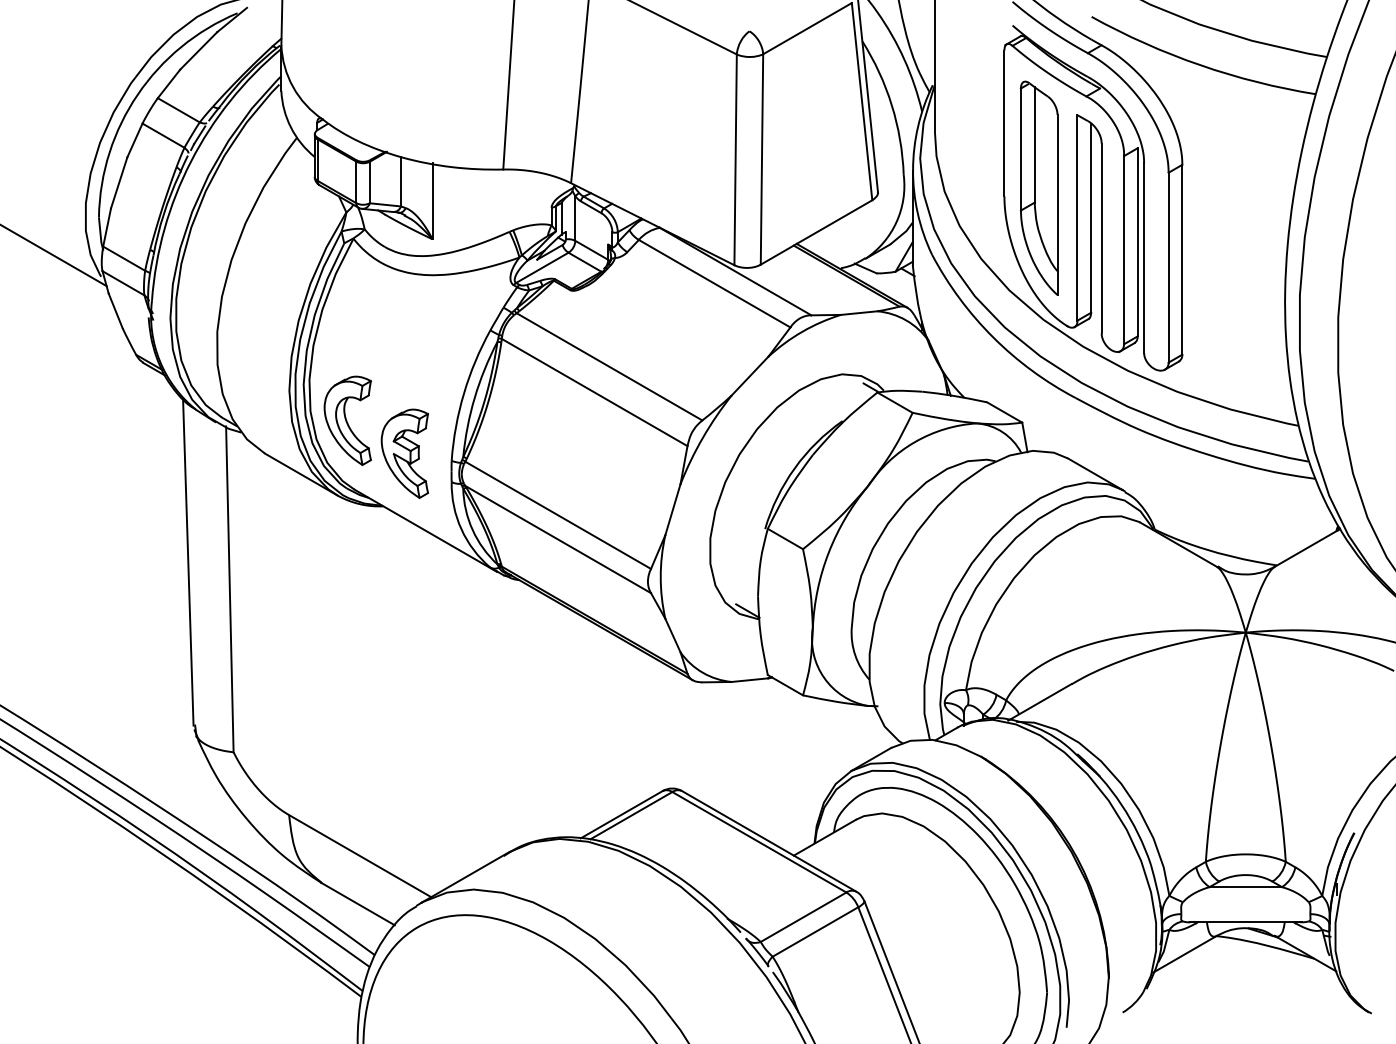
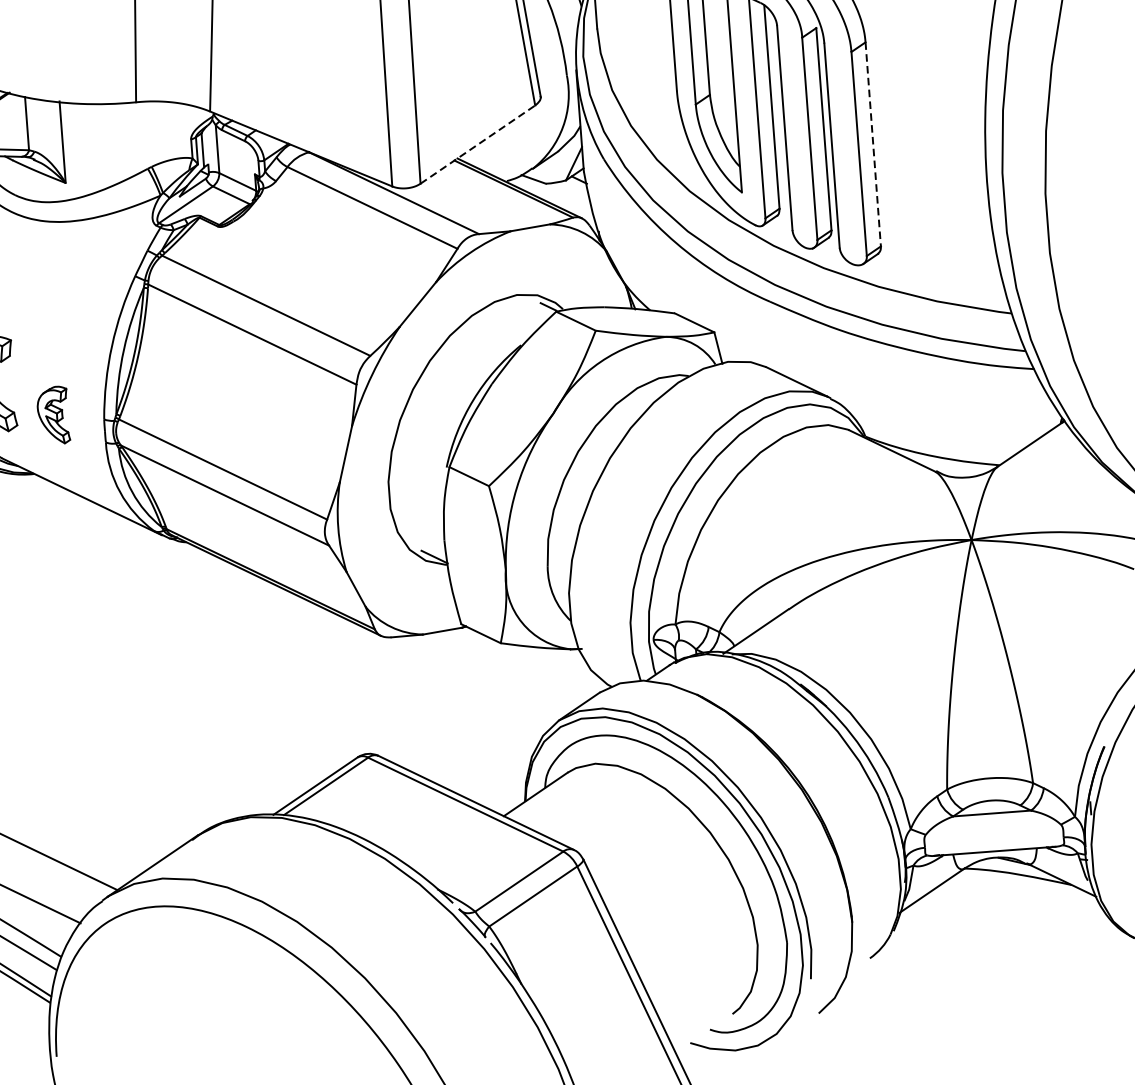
line: (816, 232) -> (477, 144), solid -> dashed
line: (1182, 259) -> (873, 144), solid -> dashed
part: (404, 453) -> (52, 415), size x0.6

